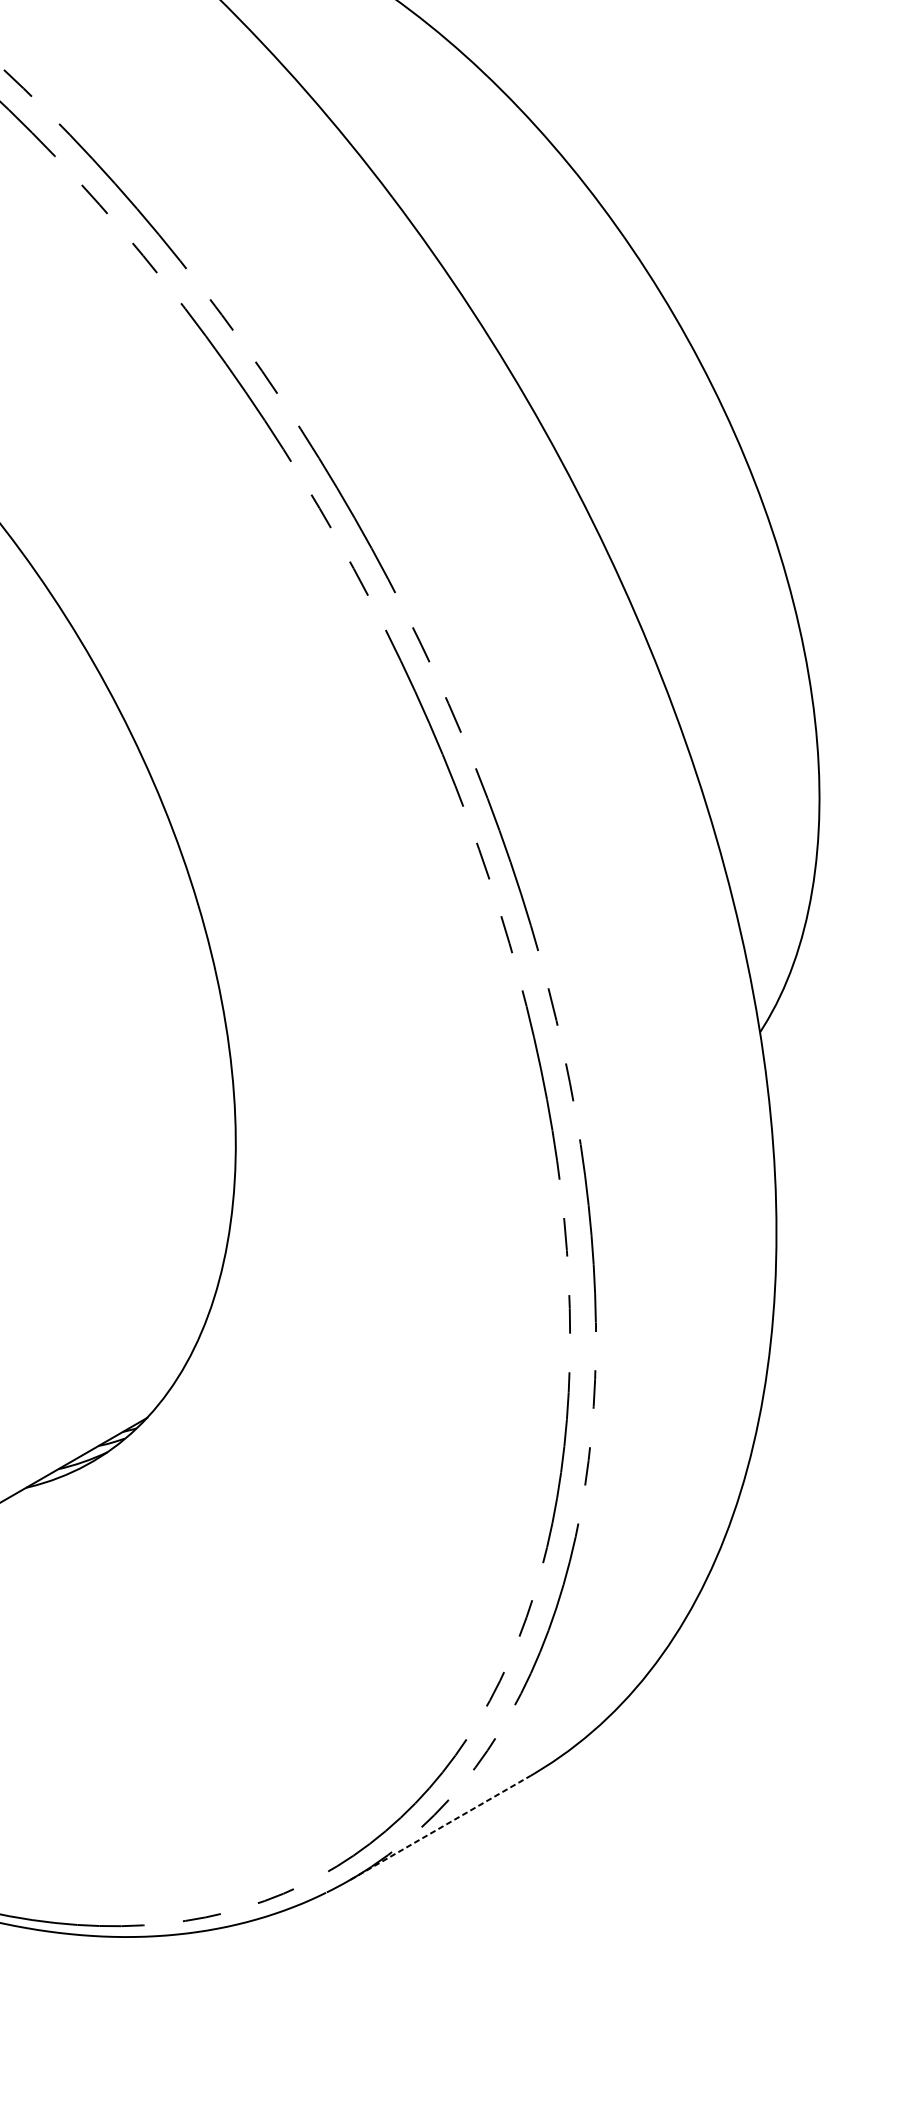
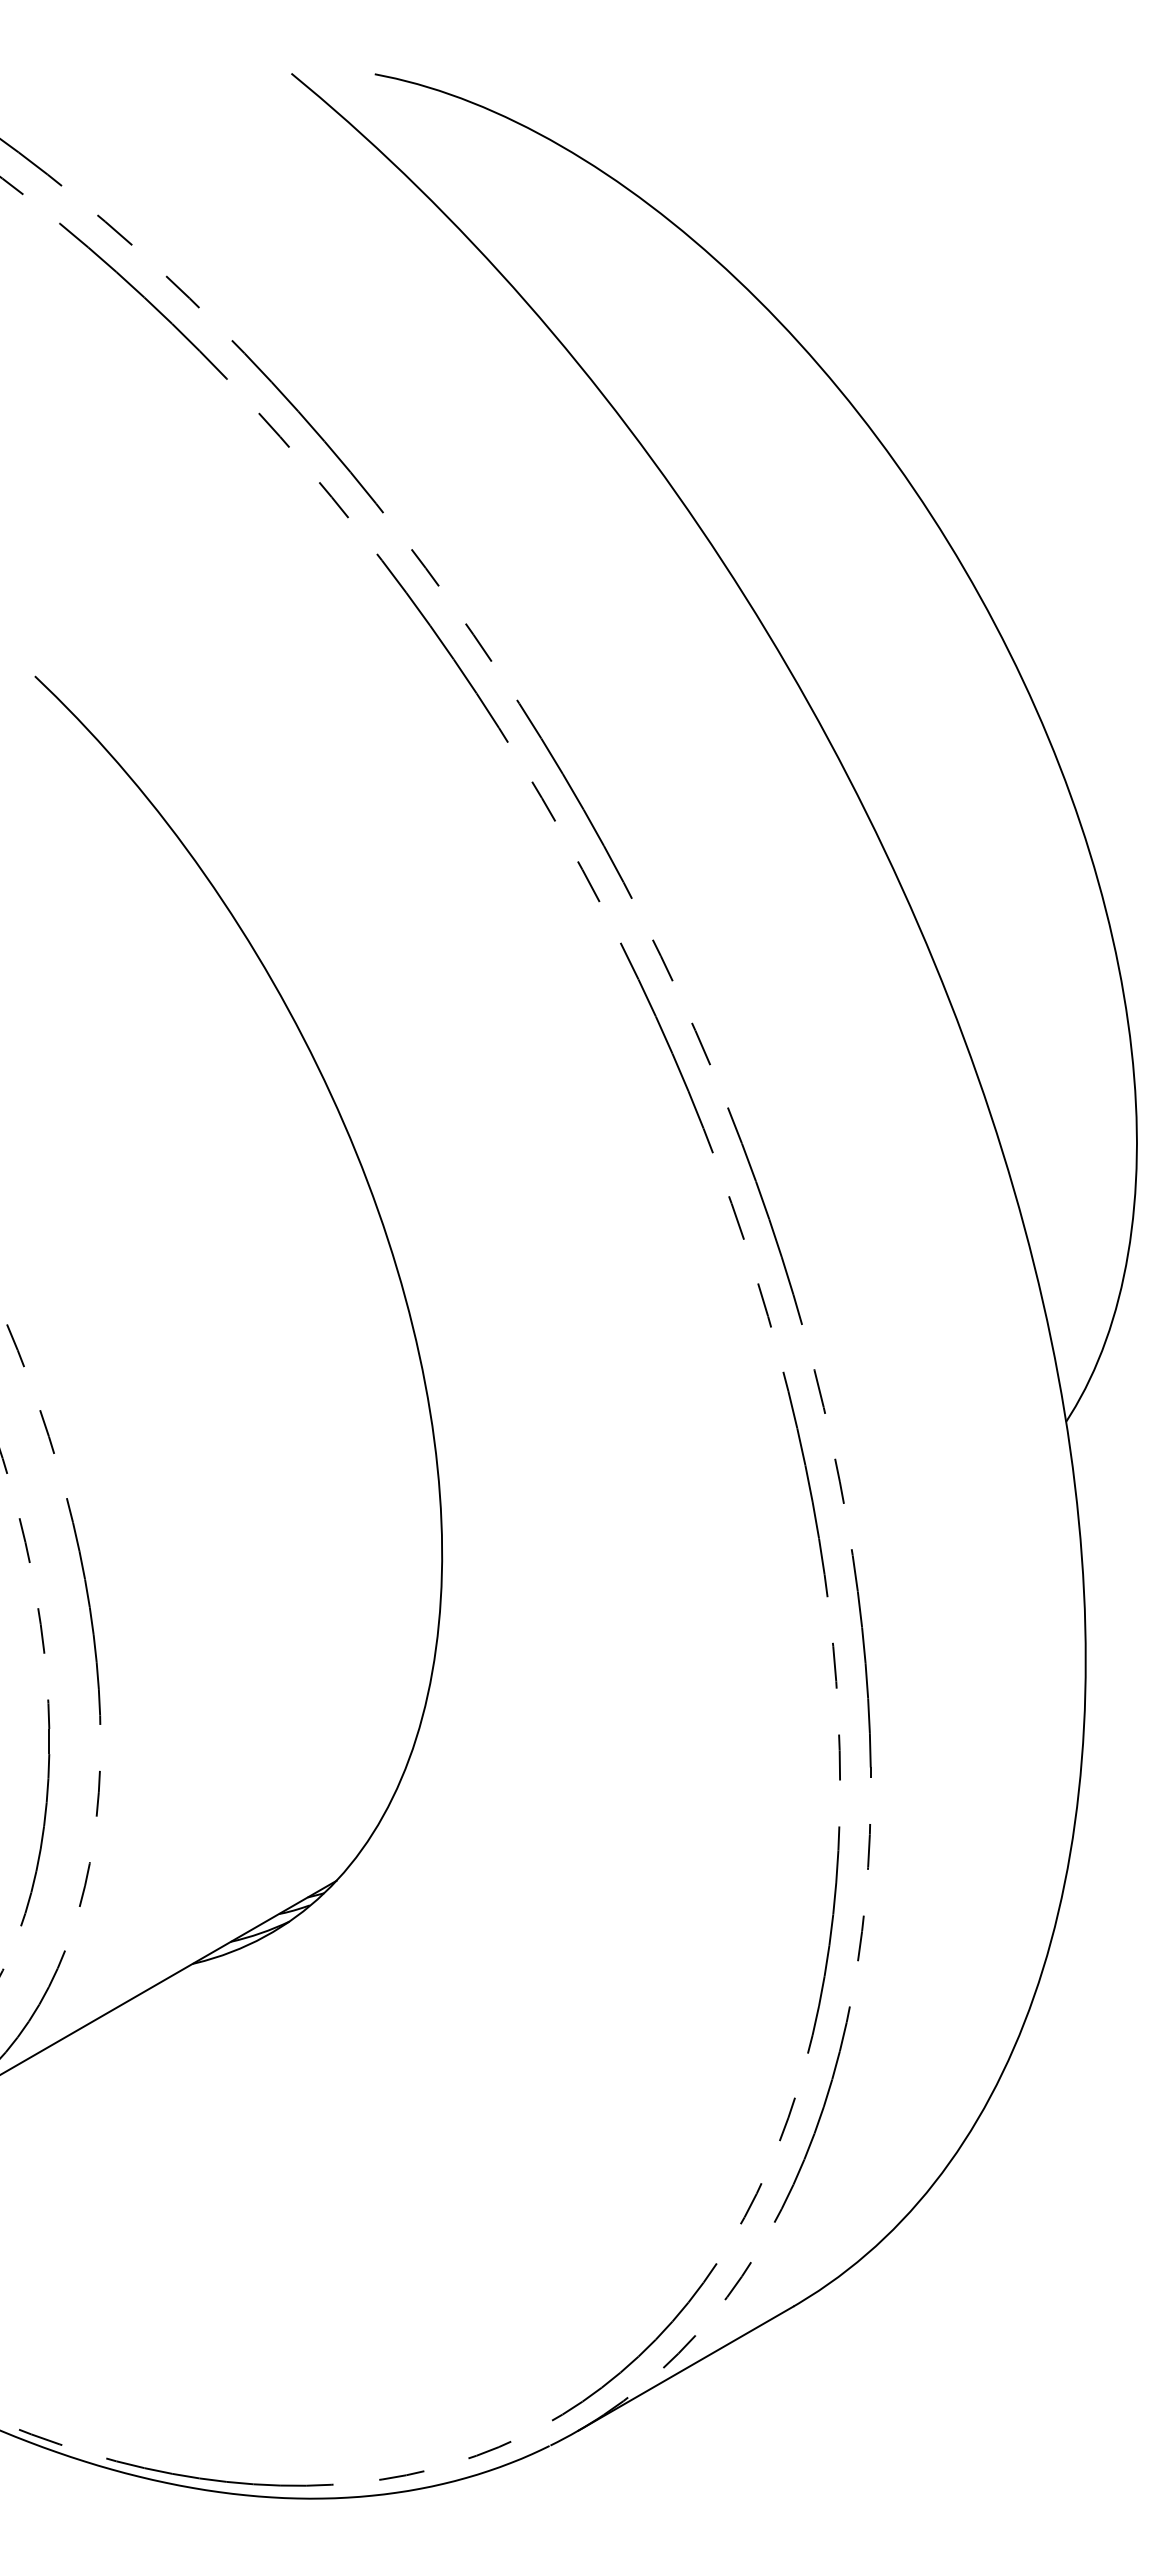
line: (441, 1827) -> (686, 2368), dashed -> solid

